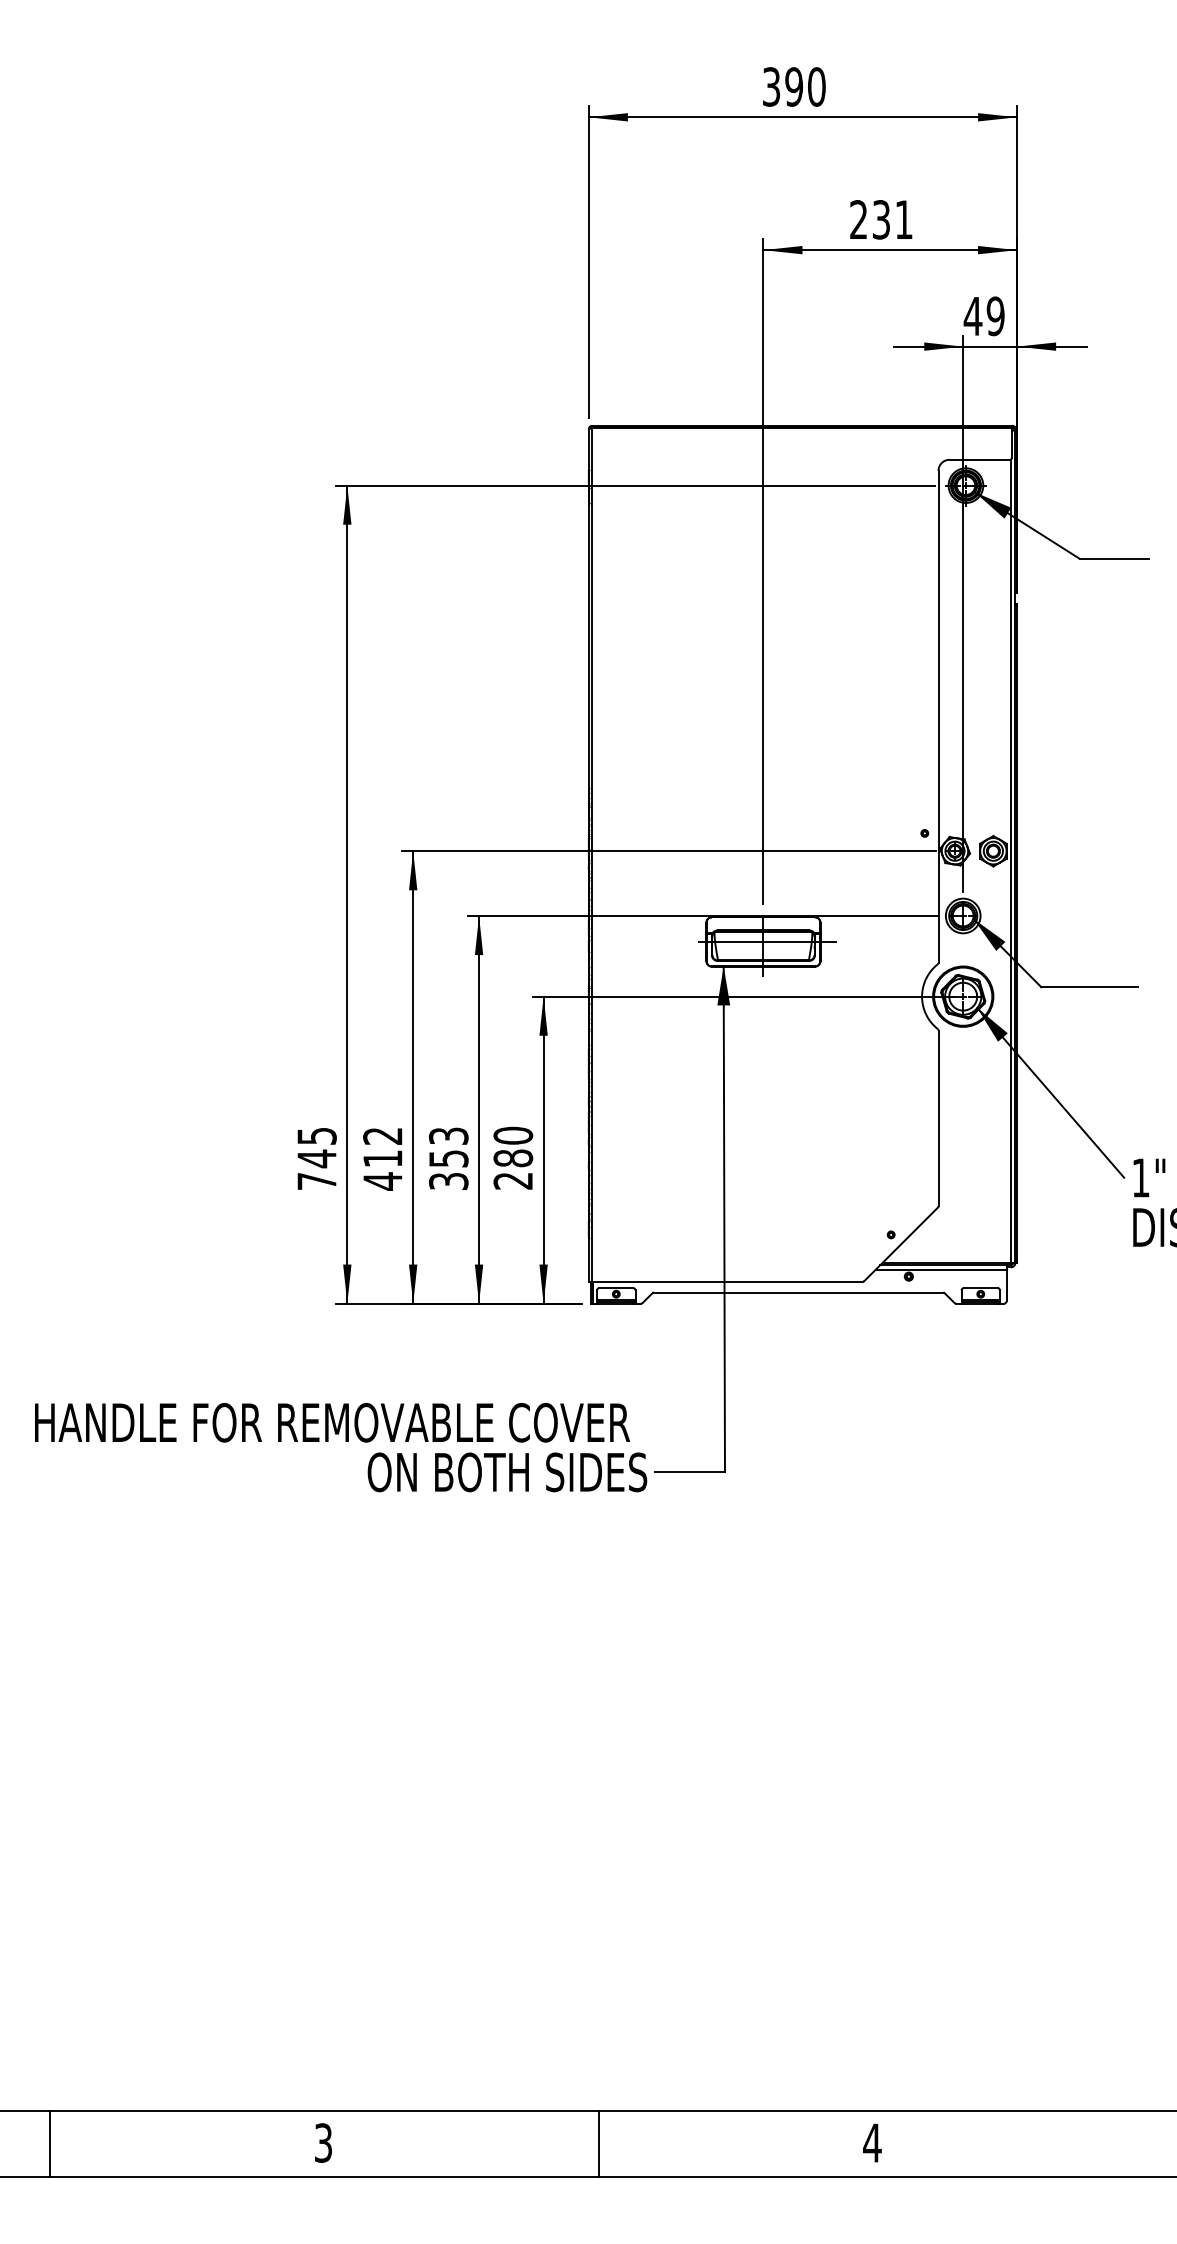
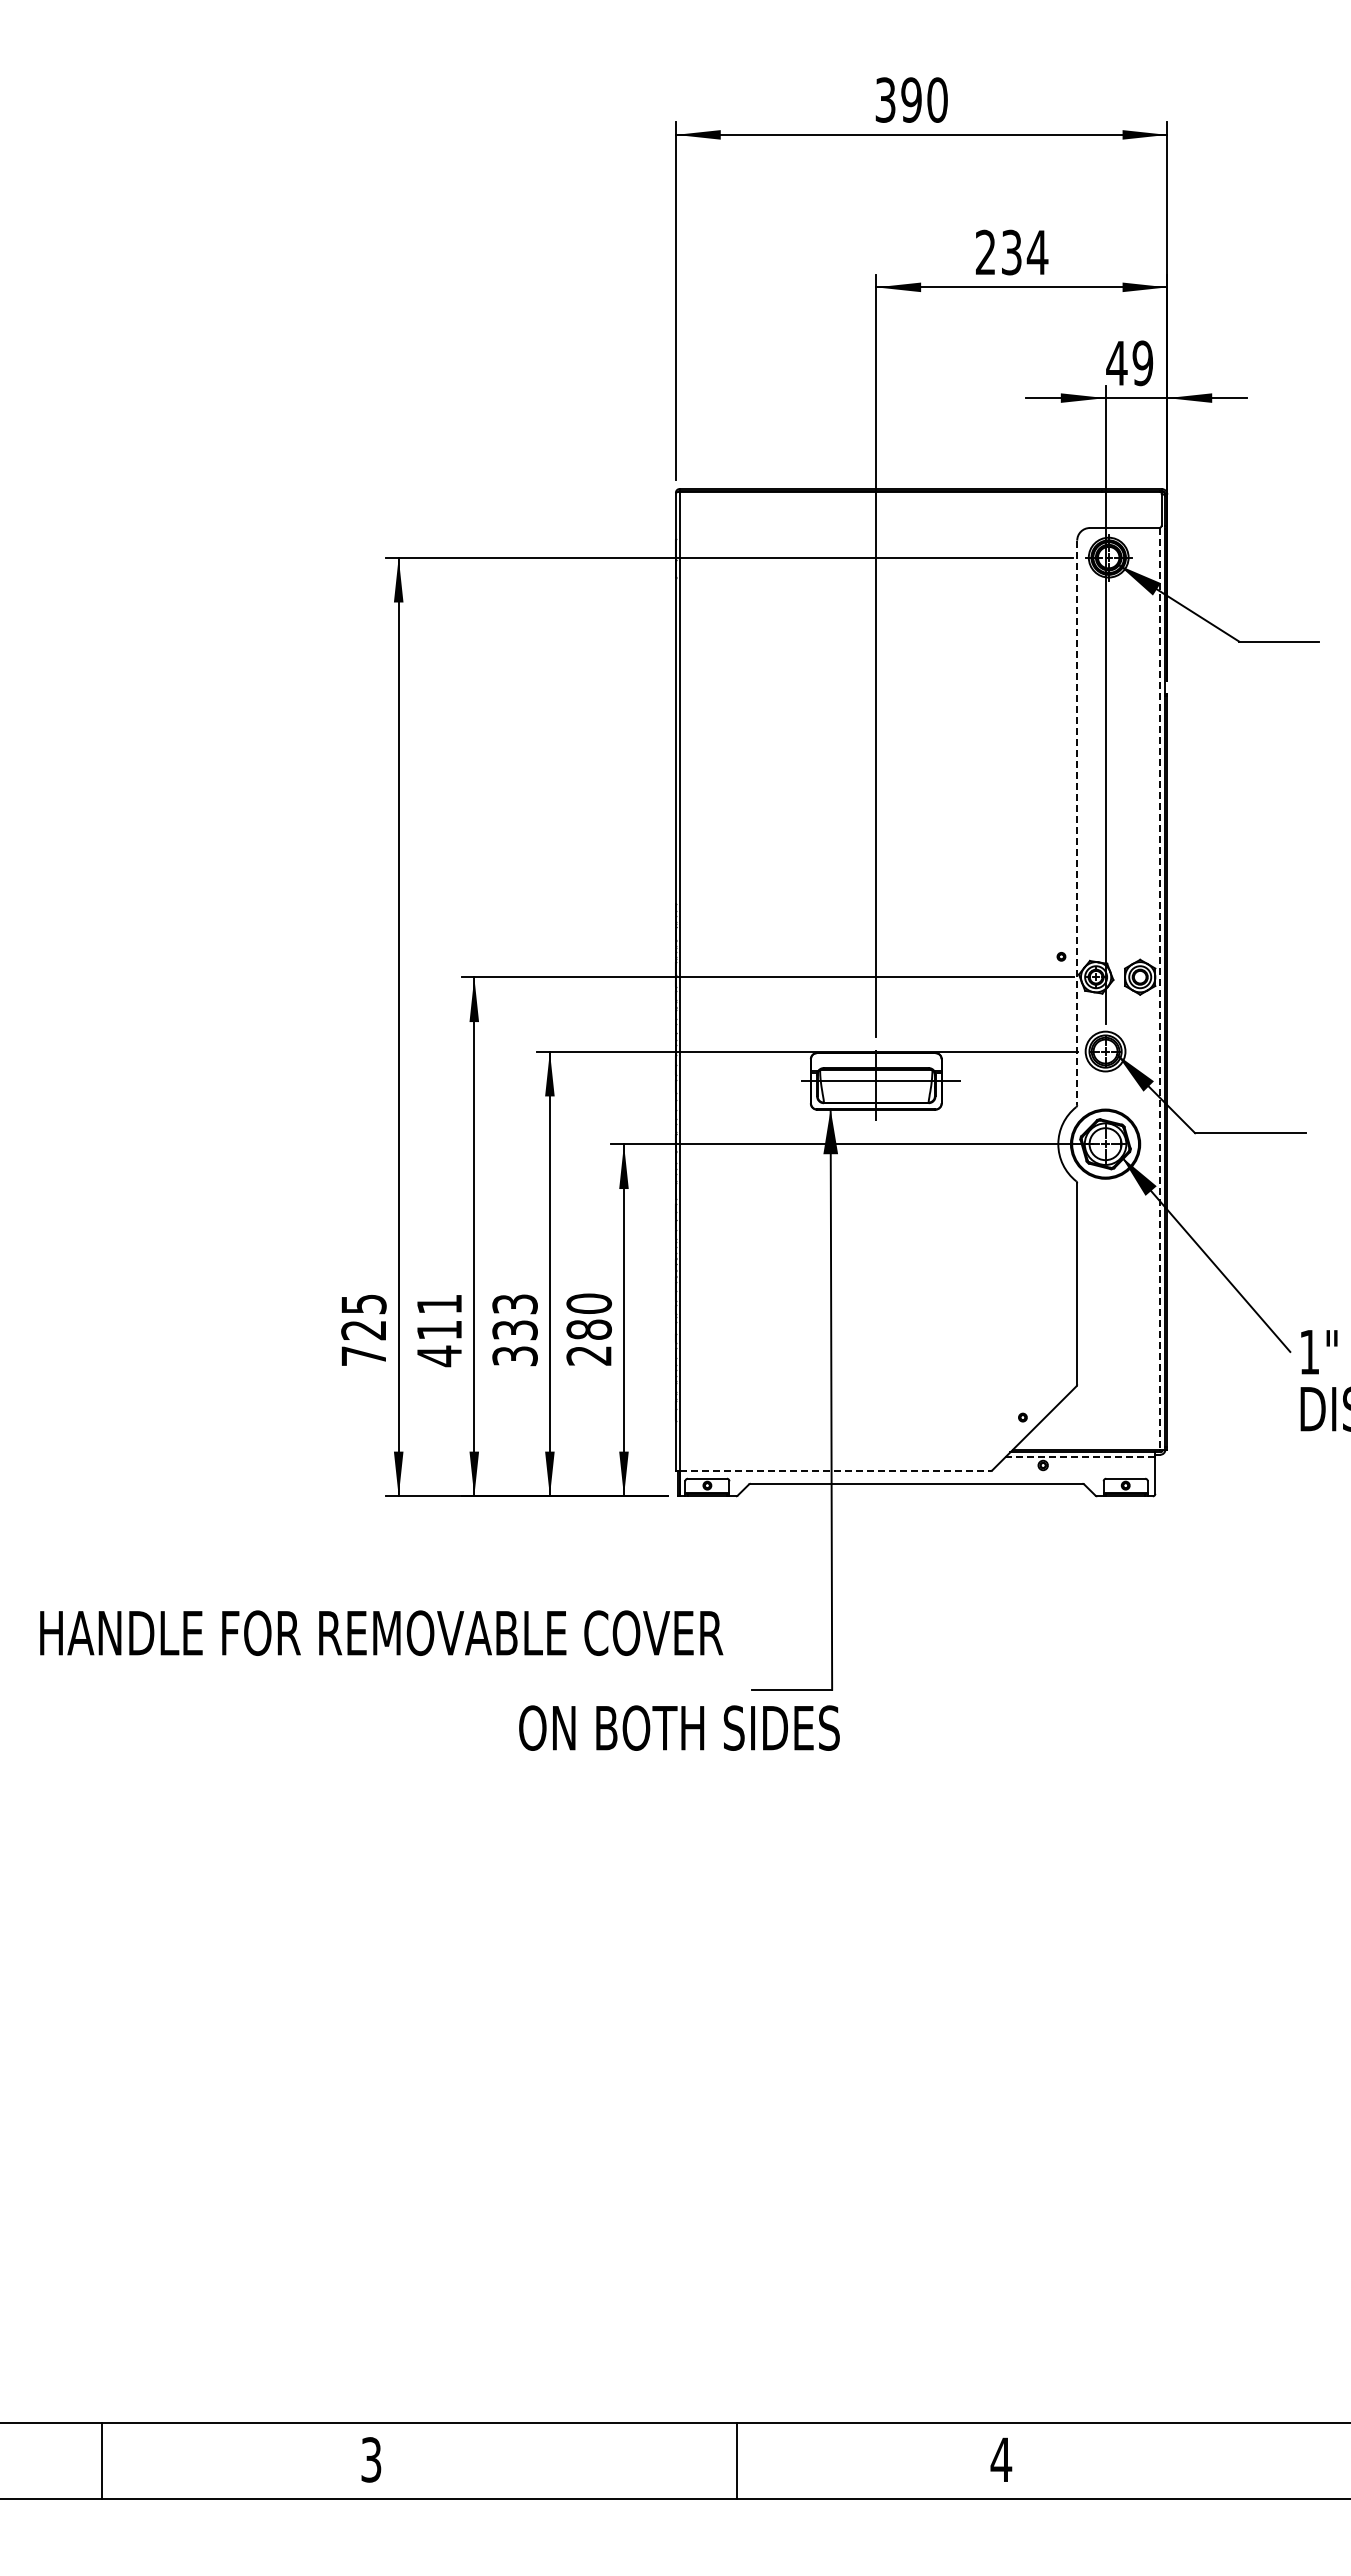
text: (903, 219) -> (1037, 252), 231 -> 234
line: (938, 717) -> (1077, 823), solid -> dashed
line: (1011, 861) -> (1160, 988), solid -> dashed
text: (382, 1136) -> (438, 1304), 412 -> 411
text: (448, 1158) -> (514, 1329), 353 -> 333
text: (316, 1159) -> (363, 1330), 745 -> 725
line: (941, 1269) -> (1080, 1457), solid -> dashed
line: (727, 1281) -> (835, 1471), solid -> dashed
text: (507, 1471) -> (679, 1727), moved
line: (49, 2143) -> (101, 2460), moved
line: (598, 2143) -> (736, 2460), moved

